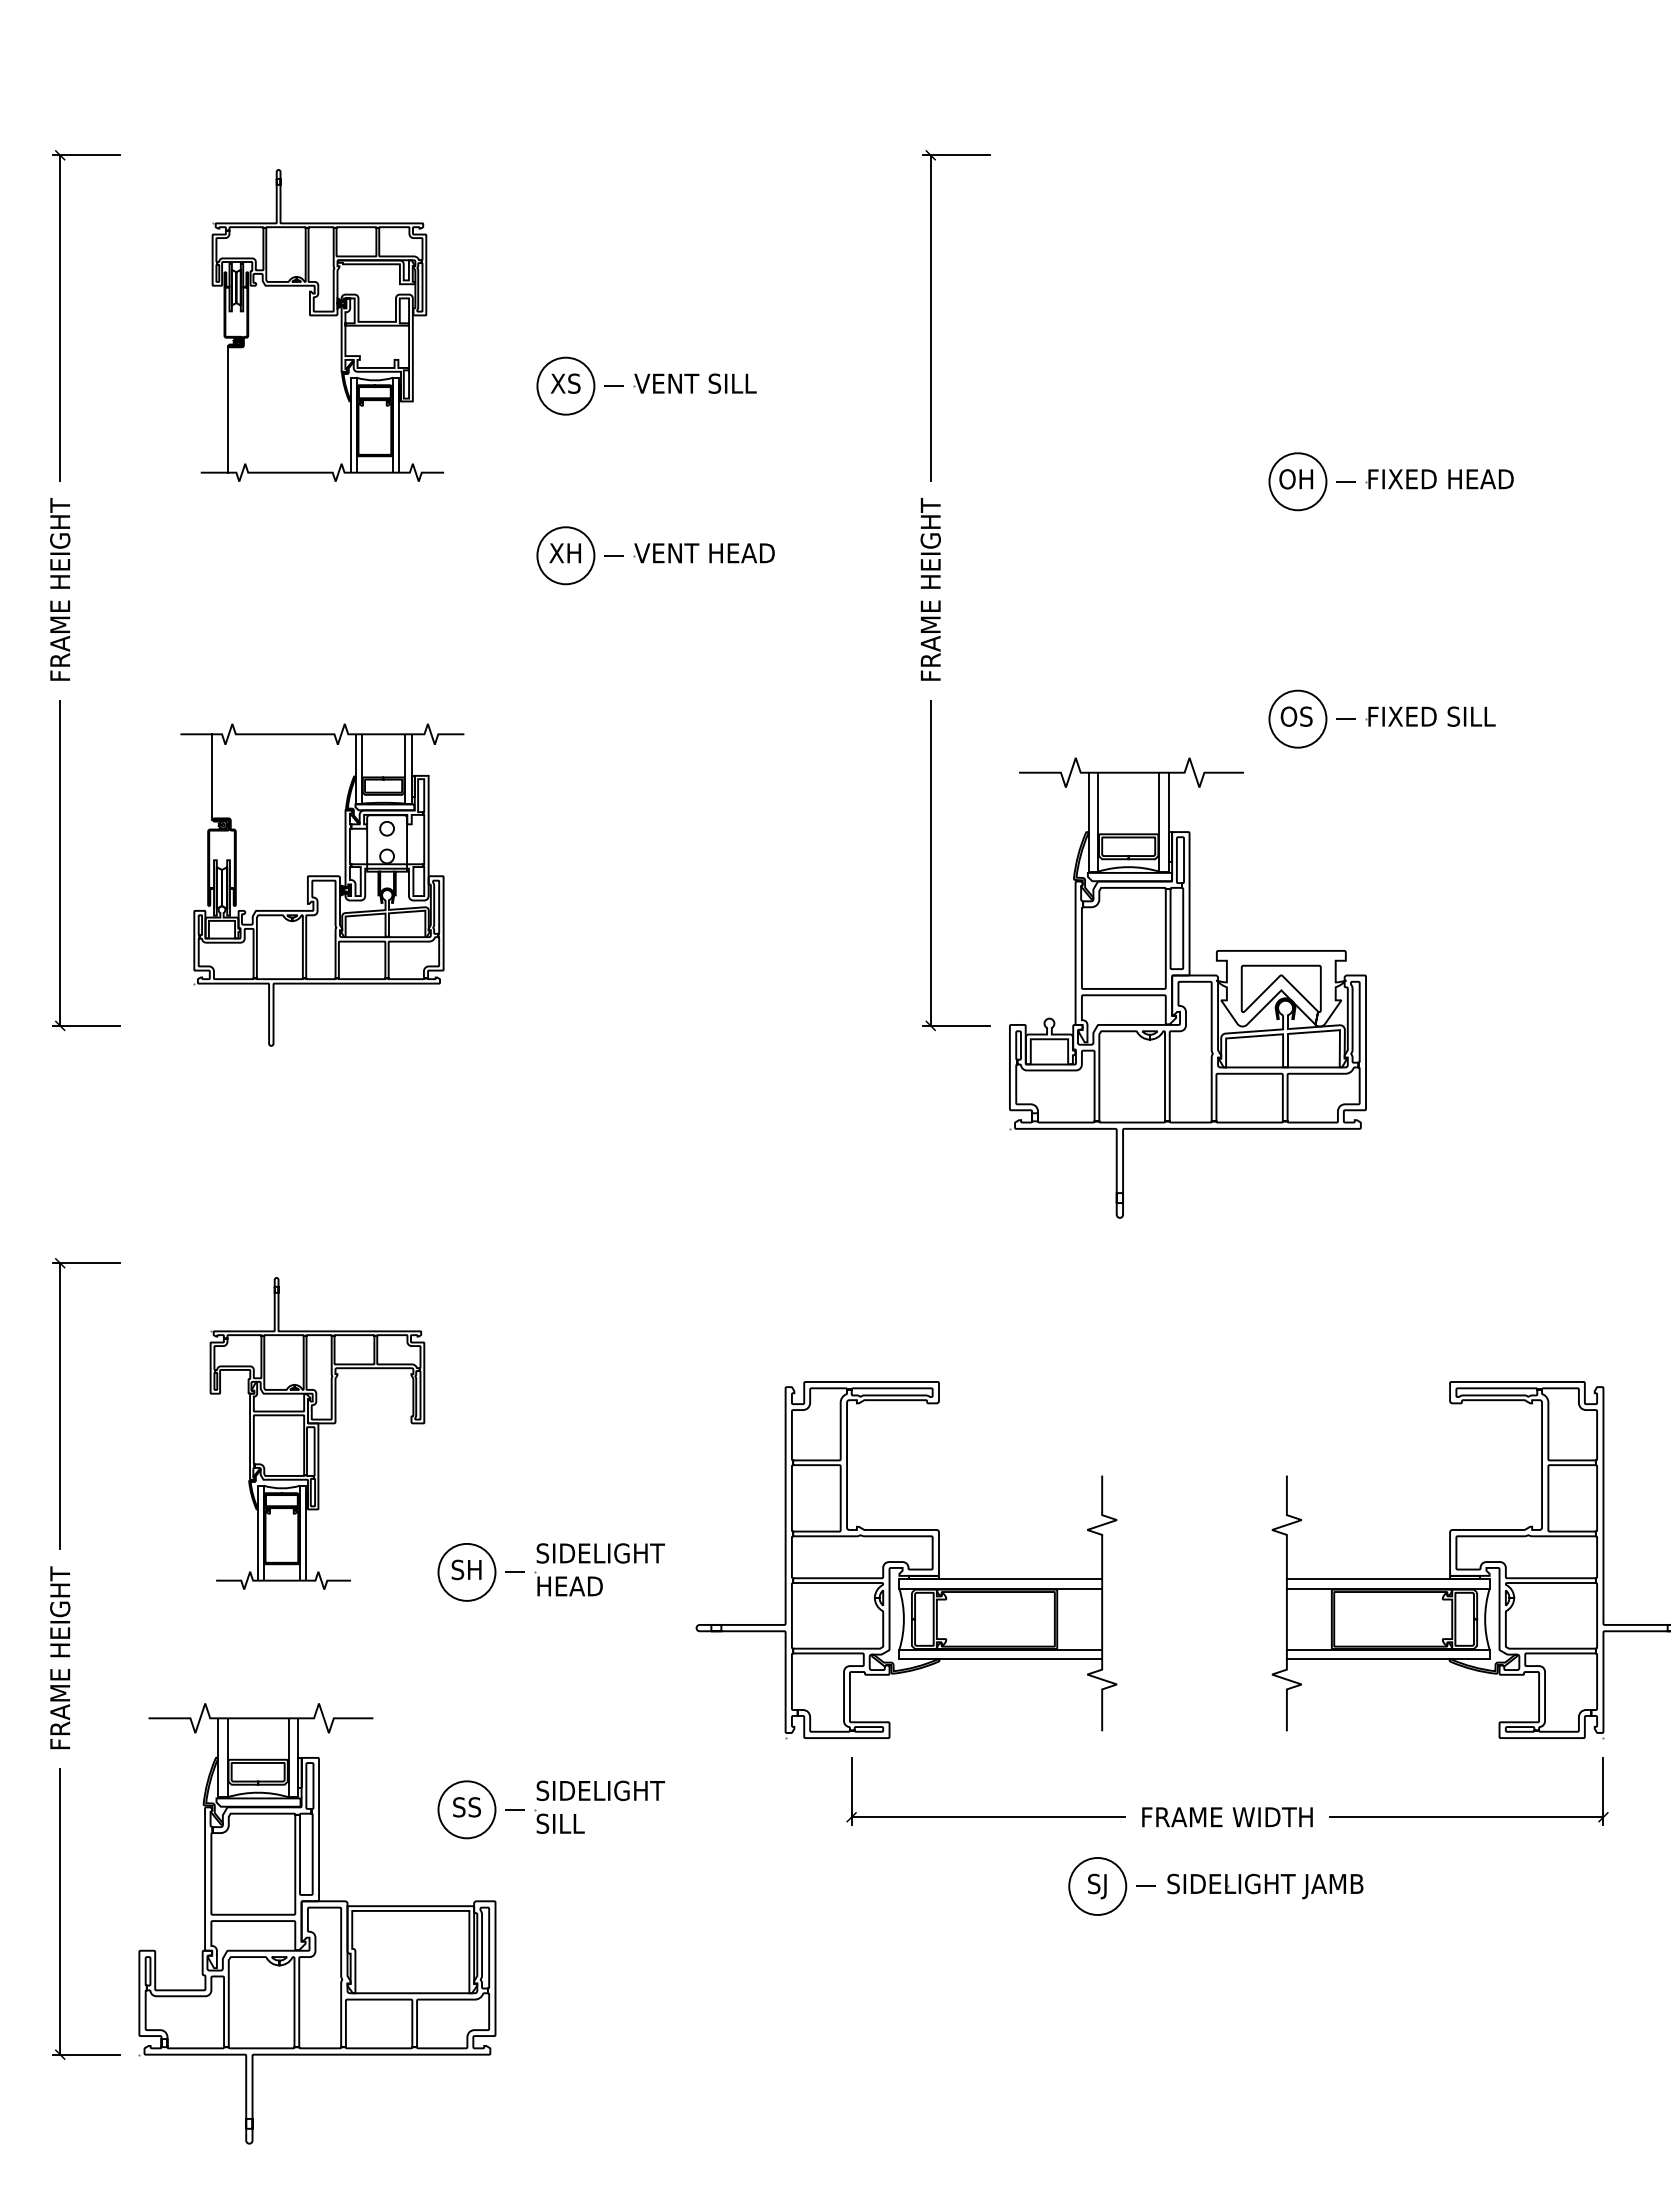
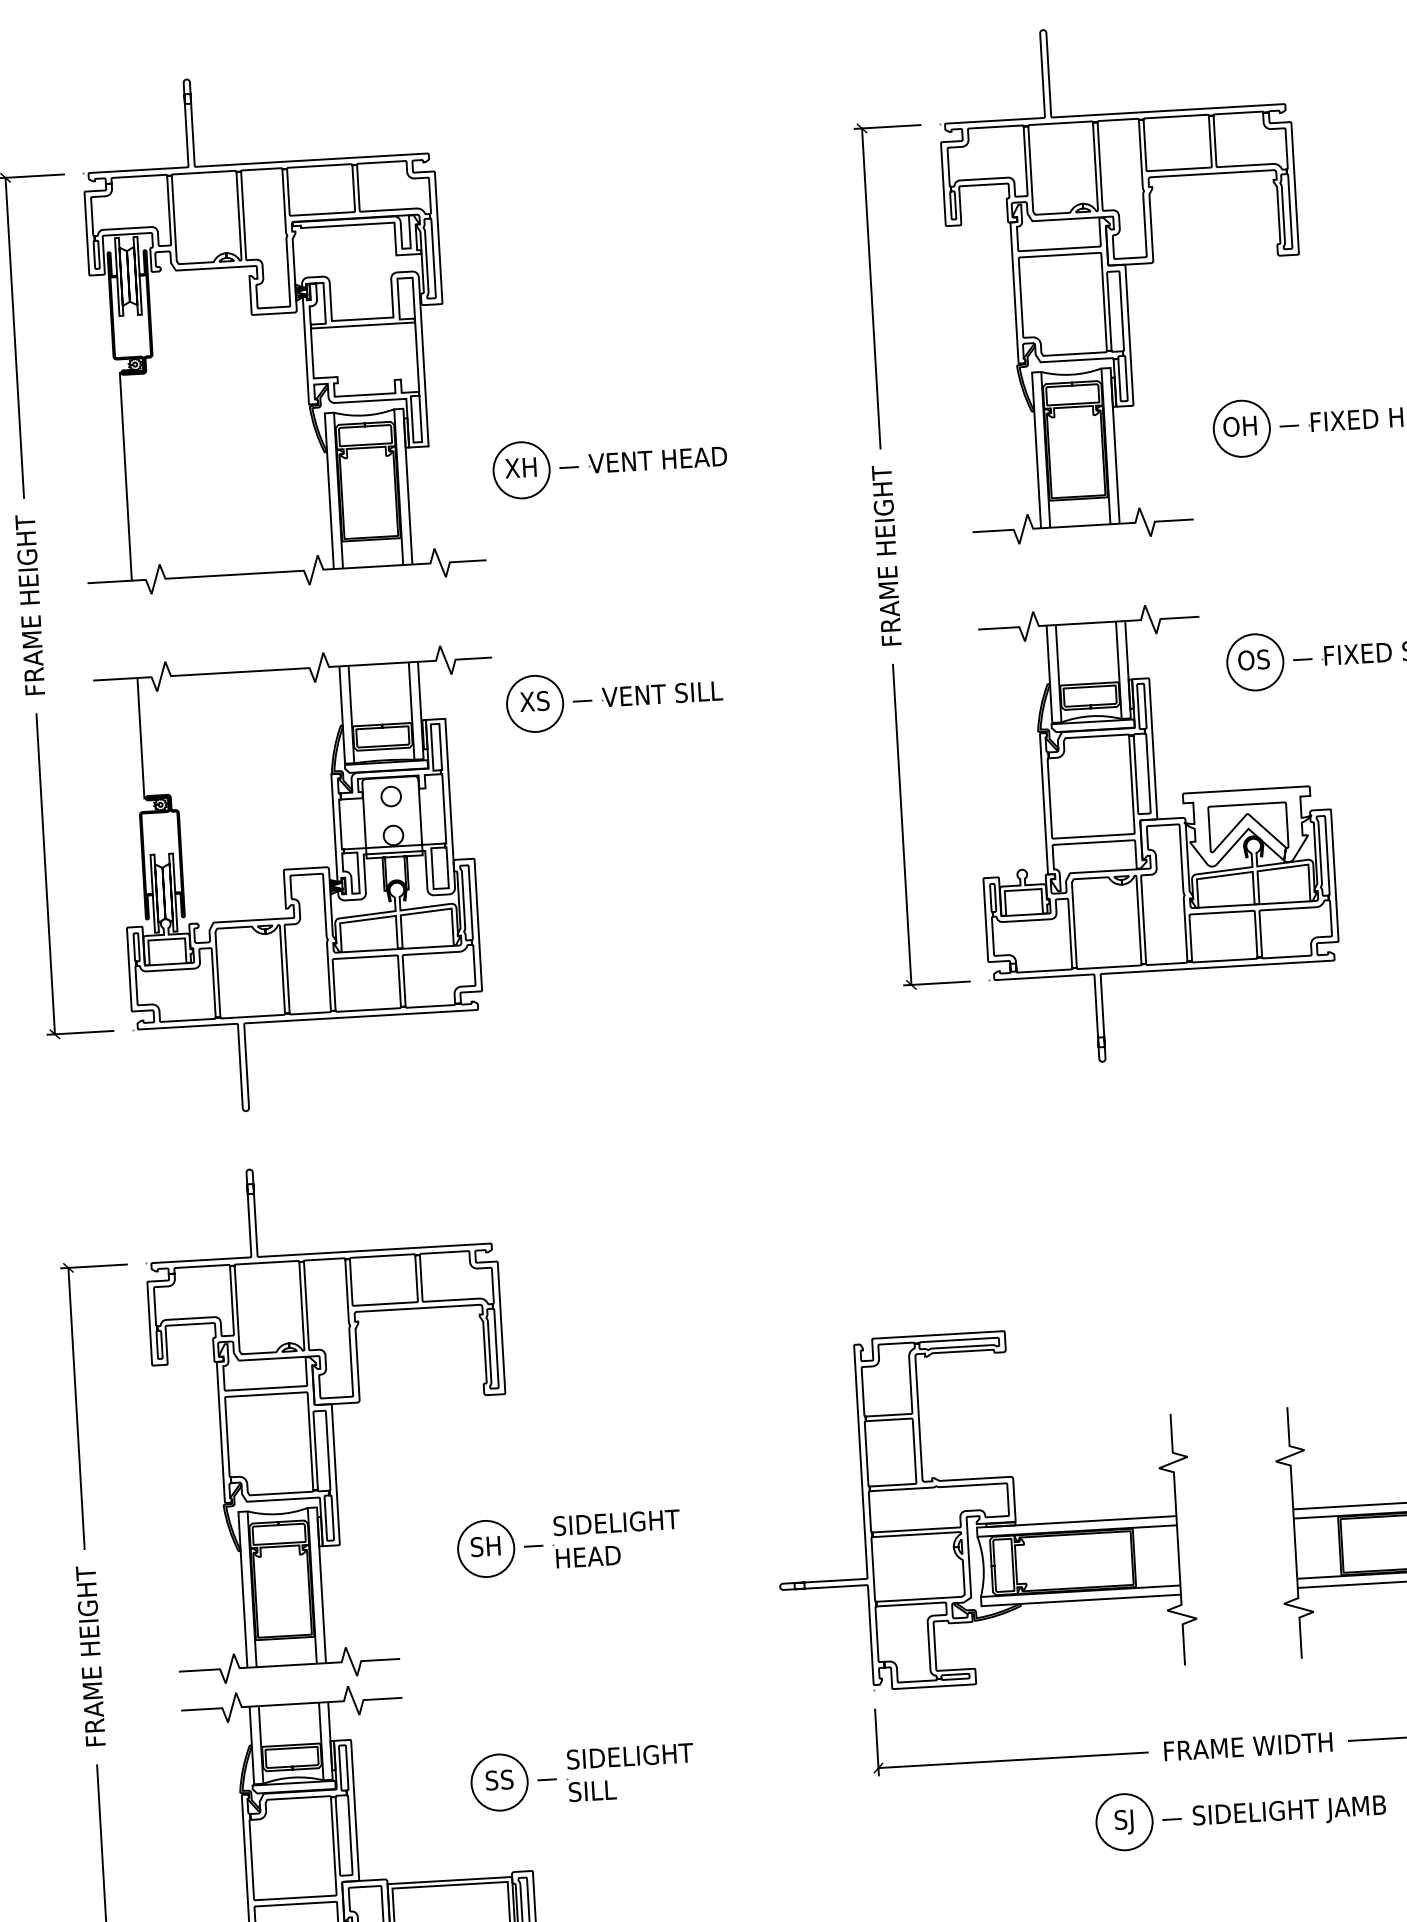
part: (322, 325) -> (273, 330), size x1.67
part: (1187, 325) -> (1124, 281), added
part: (646, 385) -> (614, 698), moved
part: (655, 555) -> (609, 464), moved
part: (322, 884) -> (304, 880), size x1.43
part: (1187, 987) -> (1156, 831), moved
part: (317, 1433) -> (331, 1420), size x1.67
part: (906, 1560) -> (982, 1508), moved

